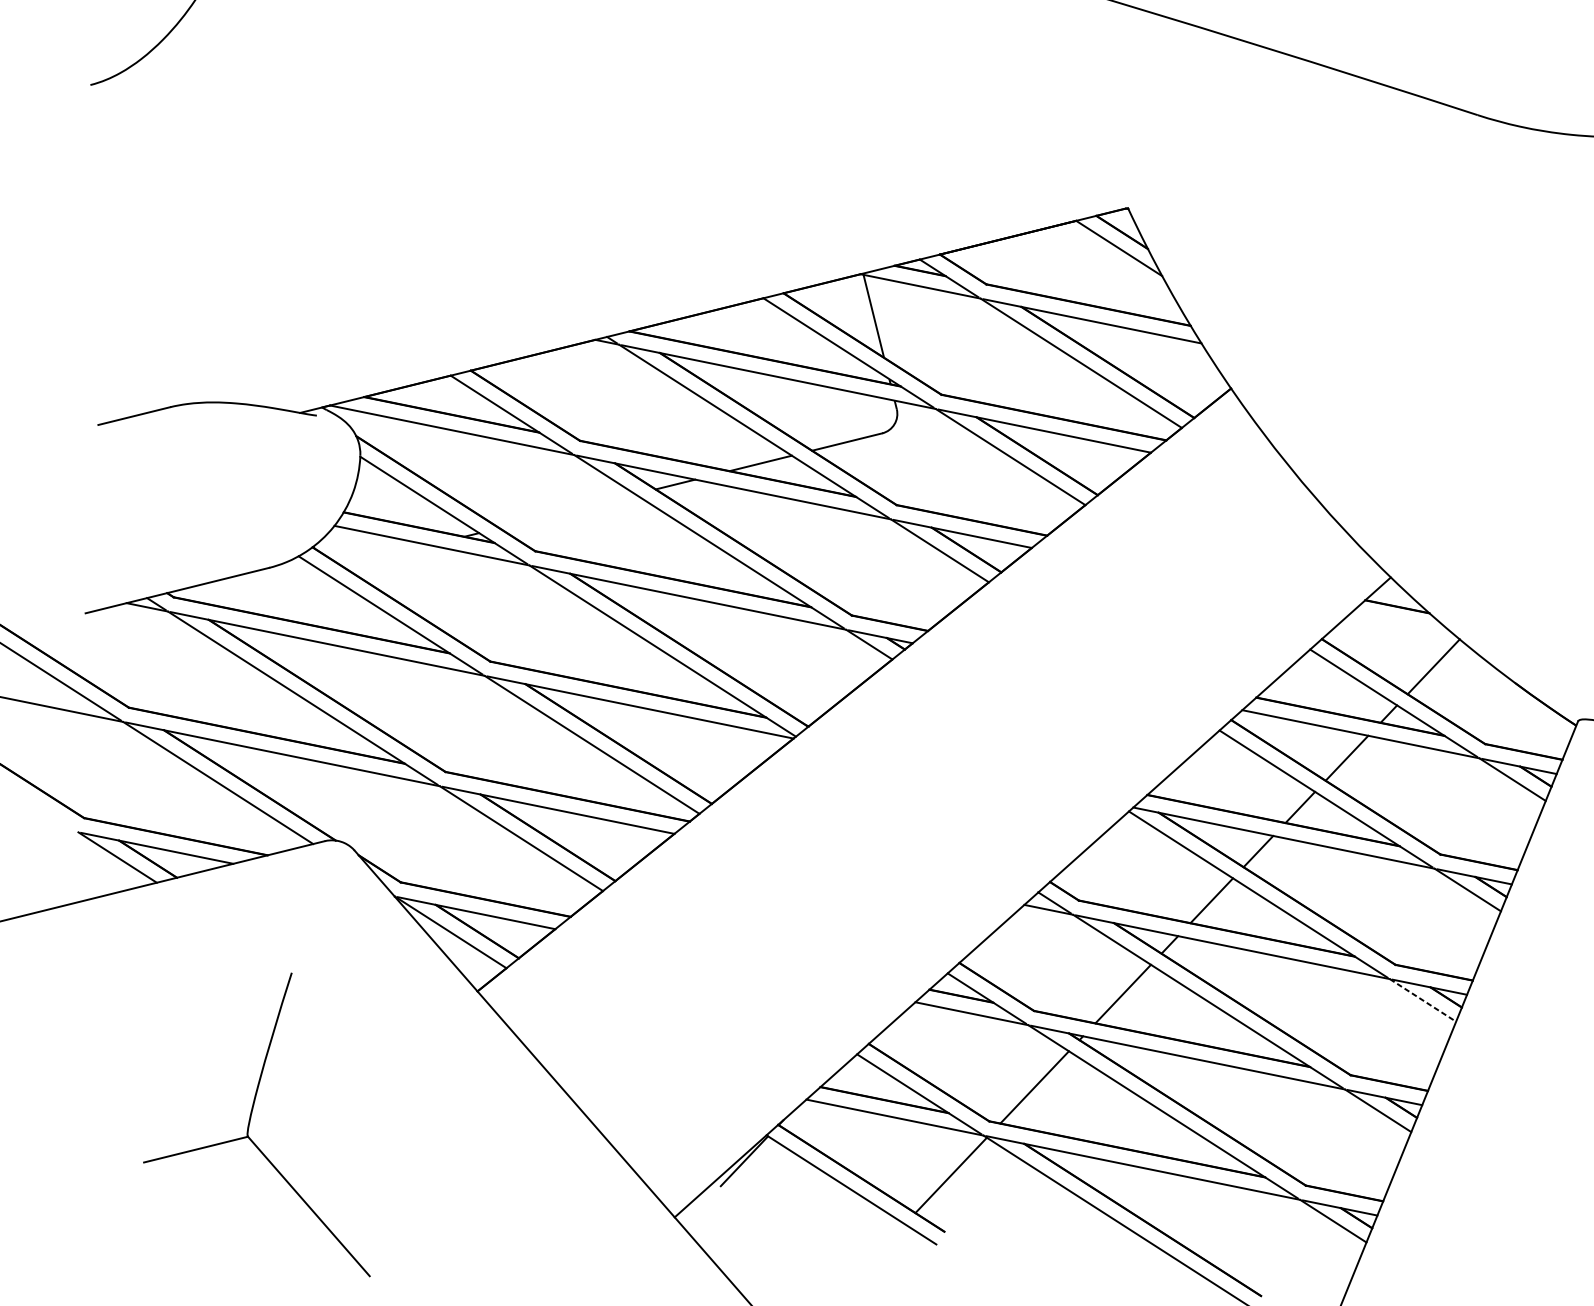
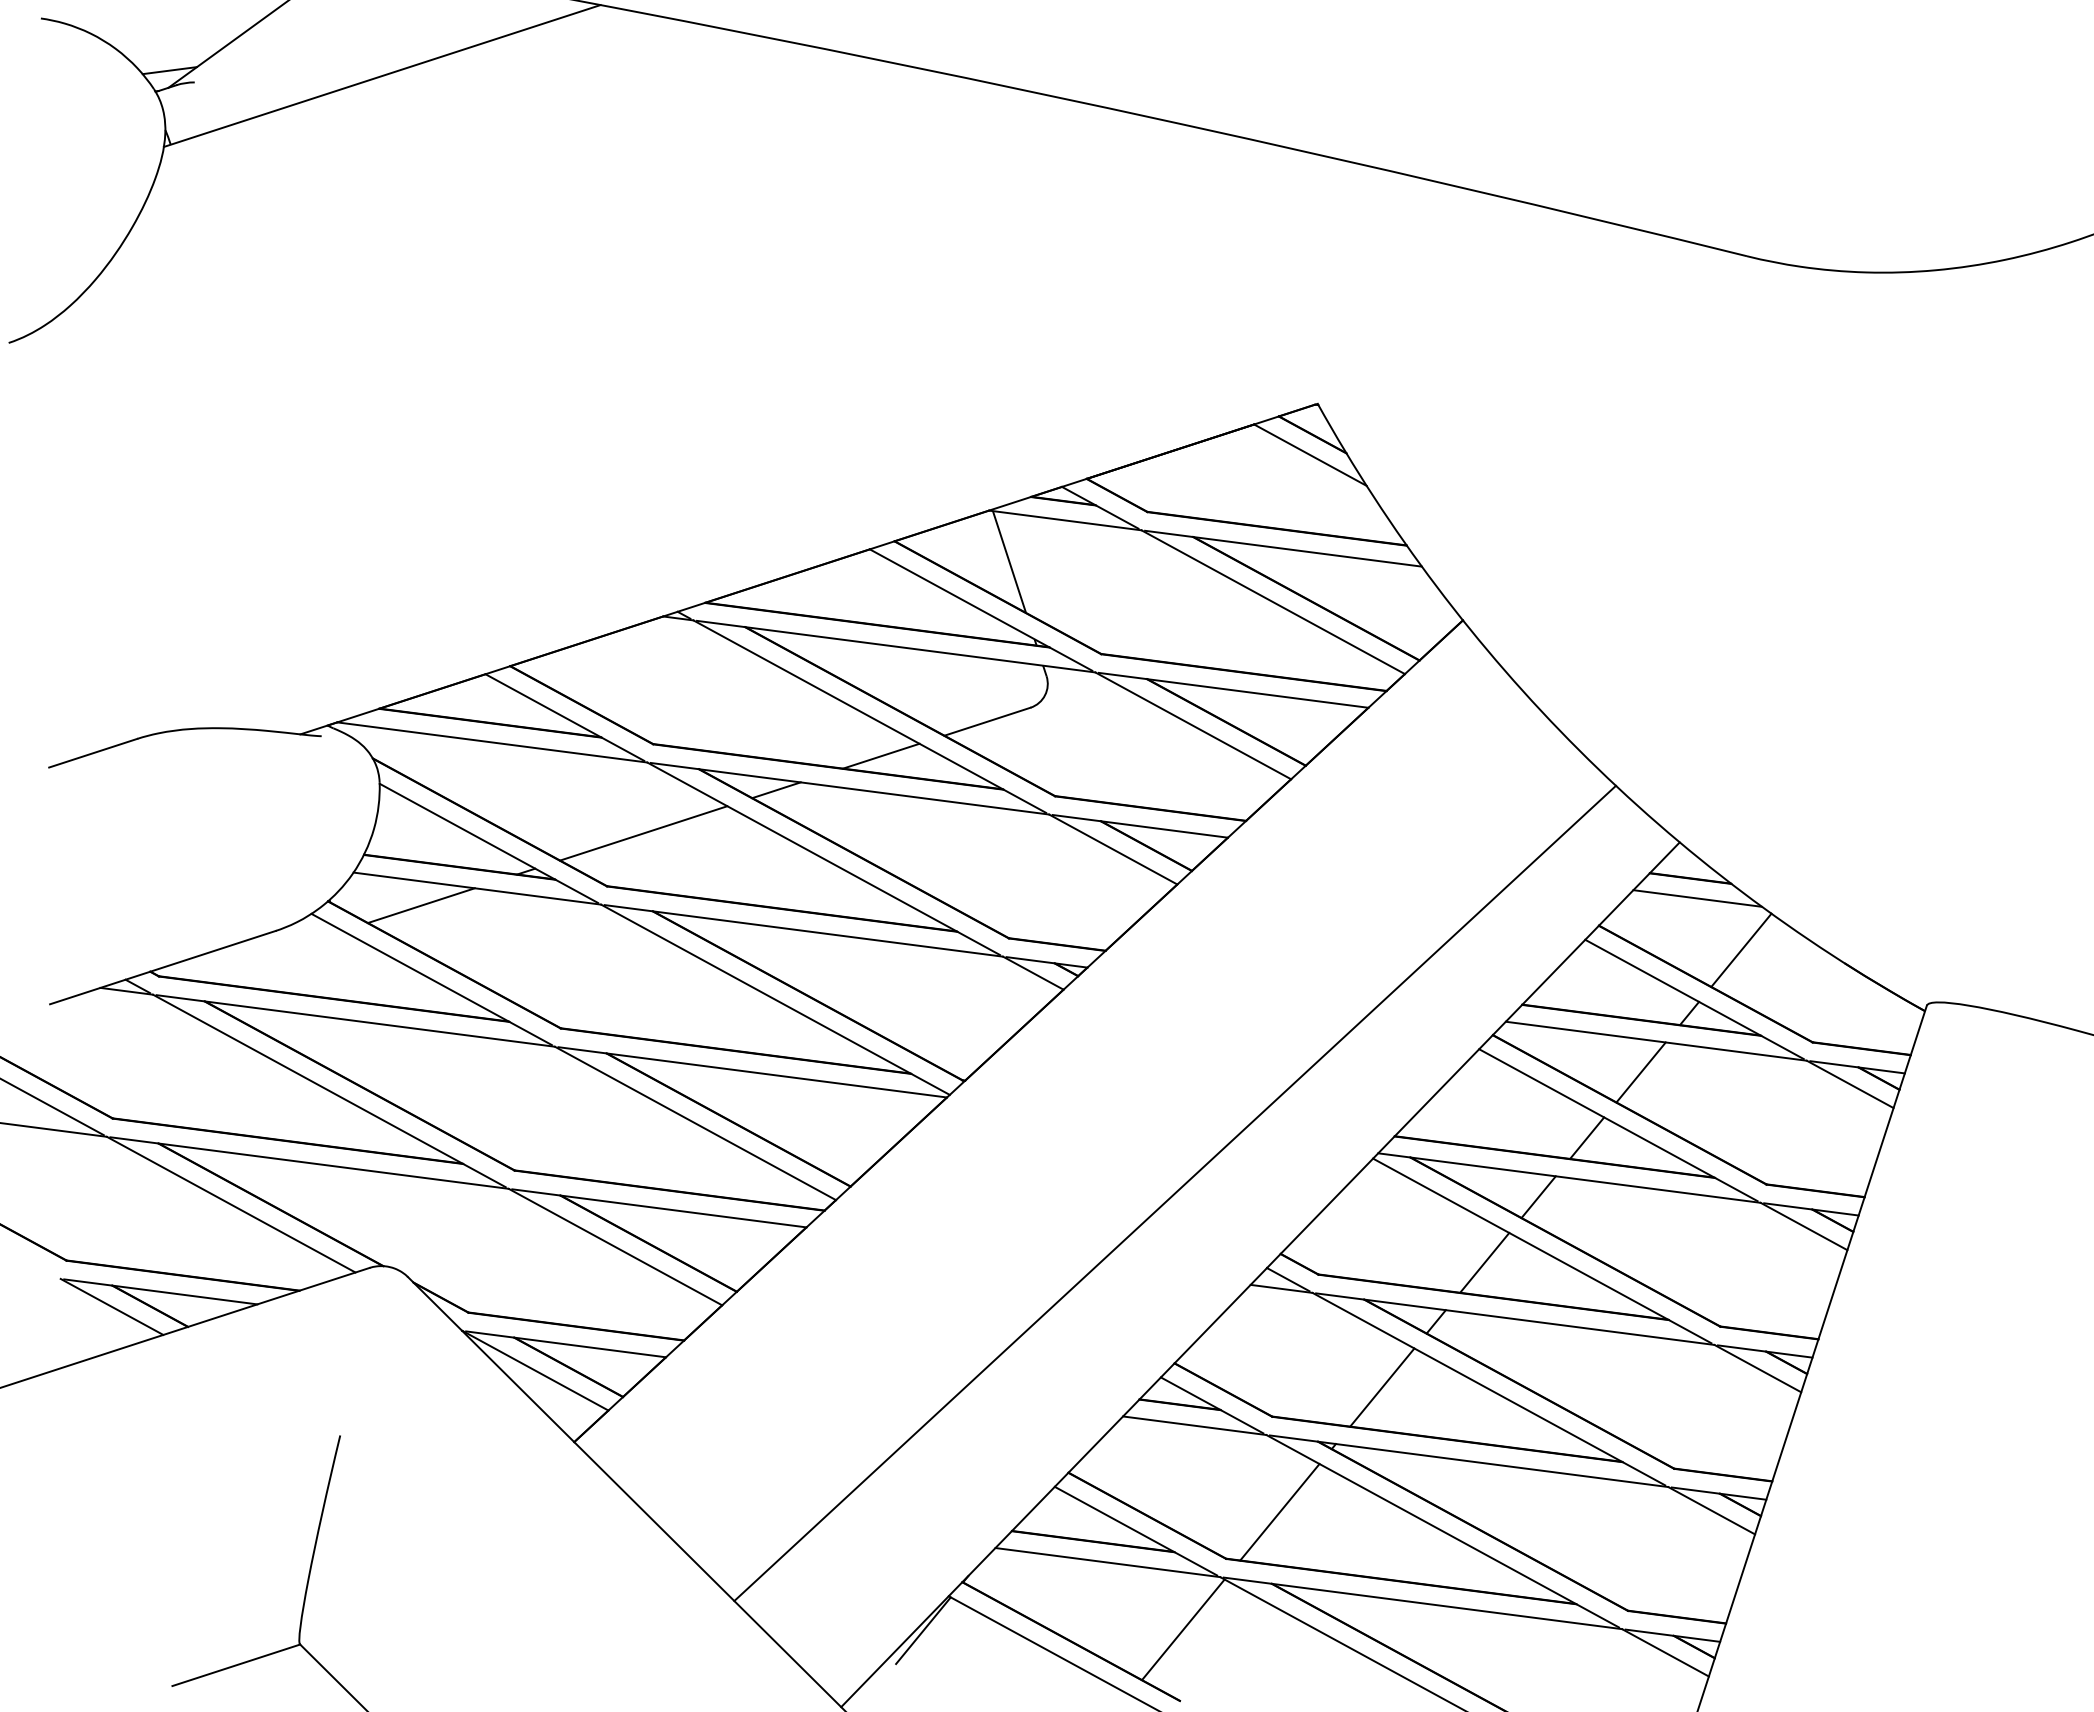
line: (567, 511) -> (643, 833), added
line: (386, 555) -> (421, 905), added
line: (1401, 623) -> (1697, 898), added
line: (969, 827) -> (1174, 1193), added
line: (1423, 1000) -> (1758, 1368), dashed -> solid

